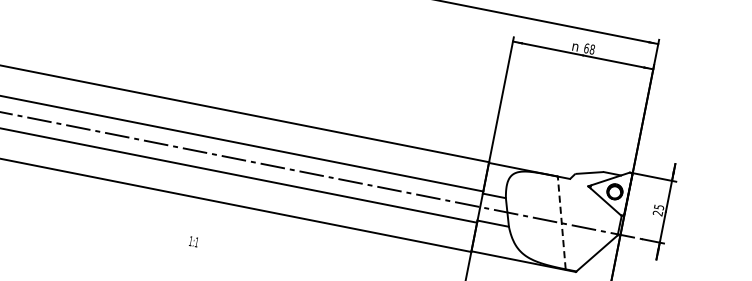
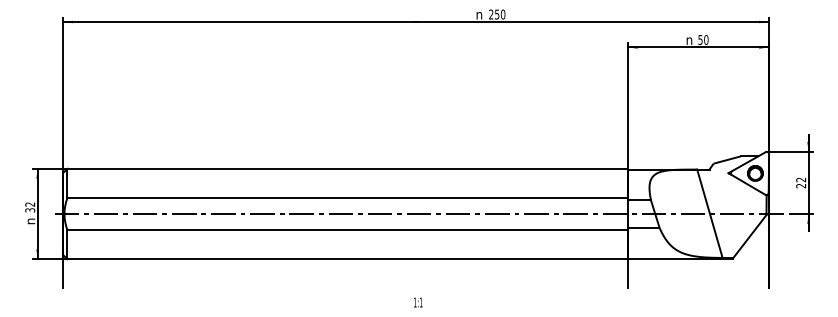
text: (589, 48) -> (703, 39), 68 -> 50
text: (659, 206) -> (801, 179), 25 -> 22
line: (561, 222) -> (709, 213), dashed -> solid
text: (194, 241) -> (418, 302), moved

